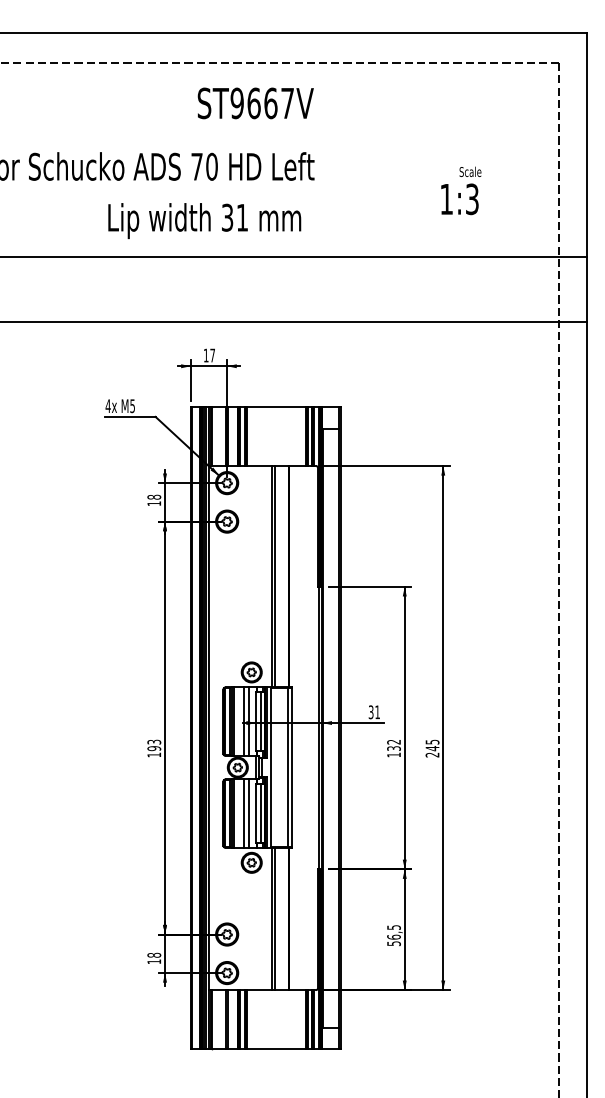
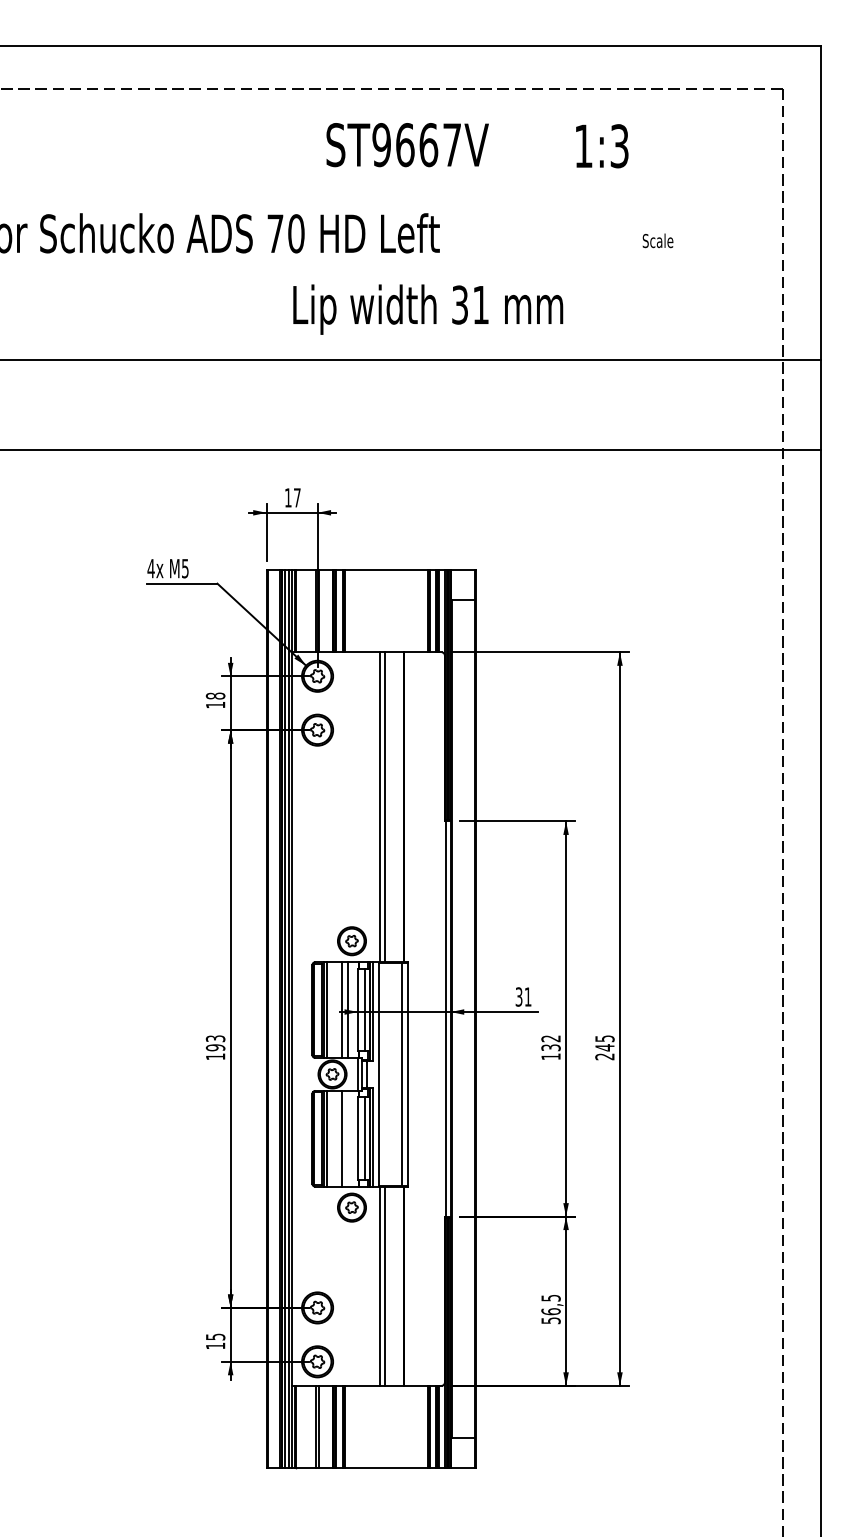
text: (255, 103) -> (407, 145), moved
text: (460, 199) -> (602, 146), moved
text: (204, 220) -> (428, 309), moved
line: (248, 813) -> (347, 1138), removed
text: (154, 954) -> (215, 1336), 18 -> 15

